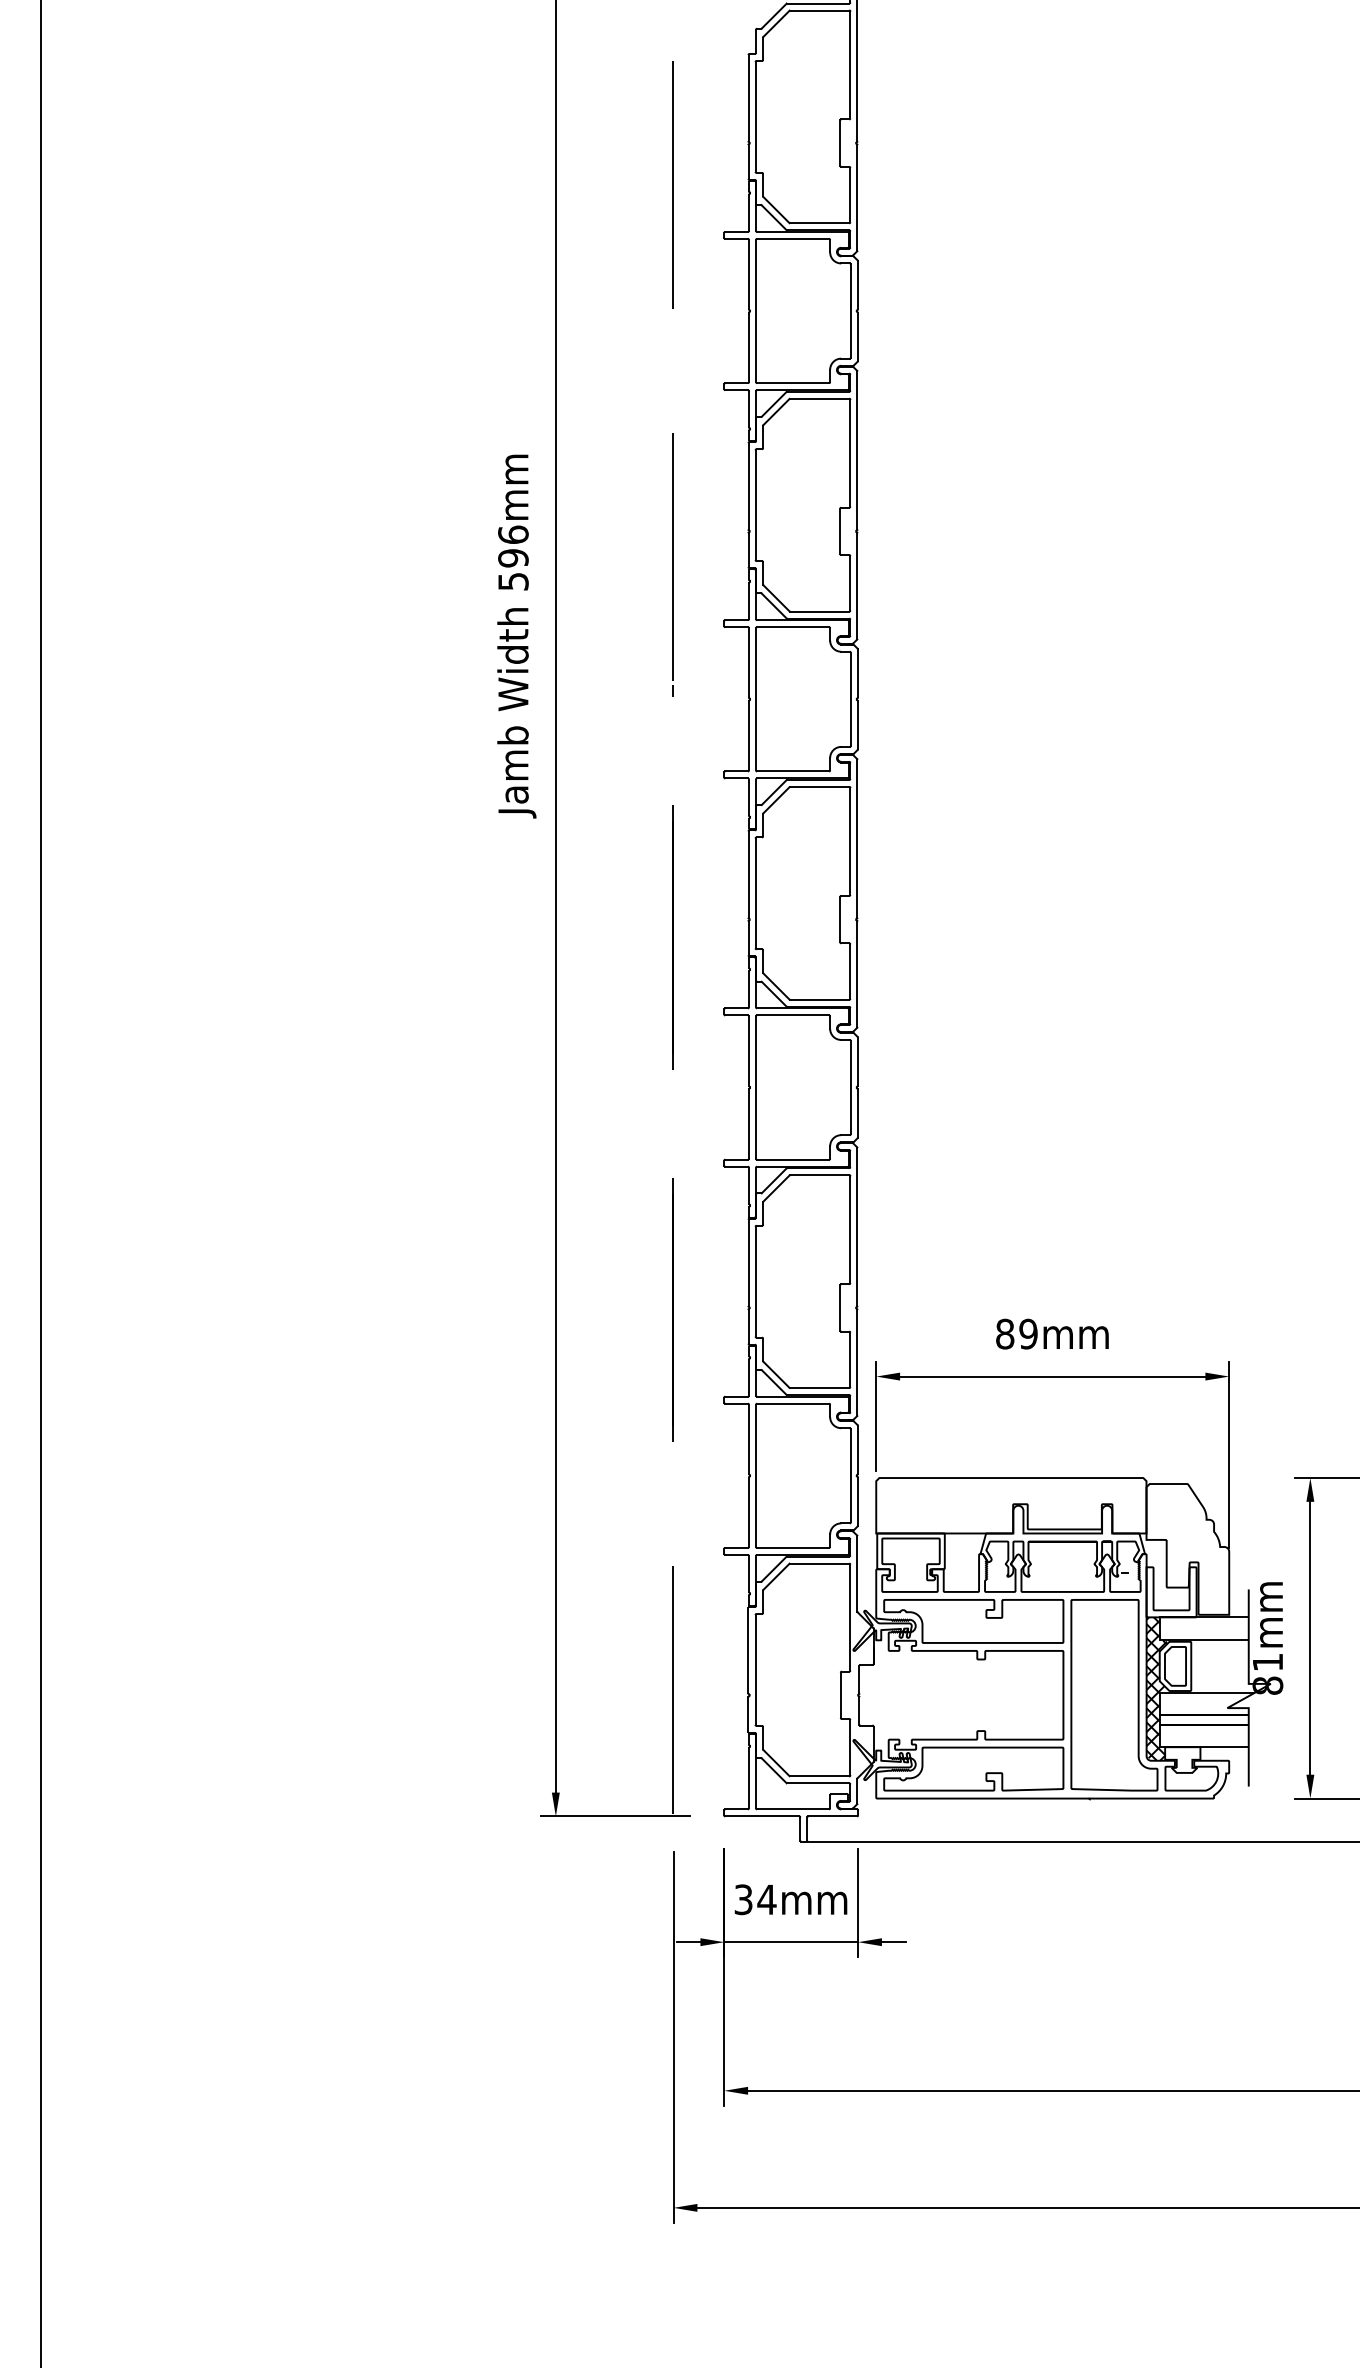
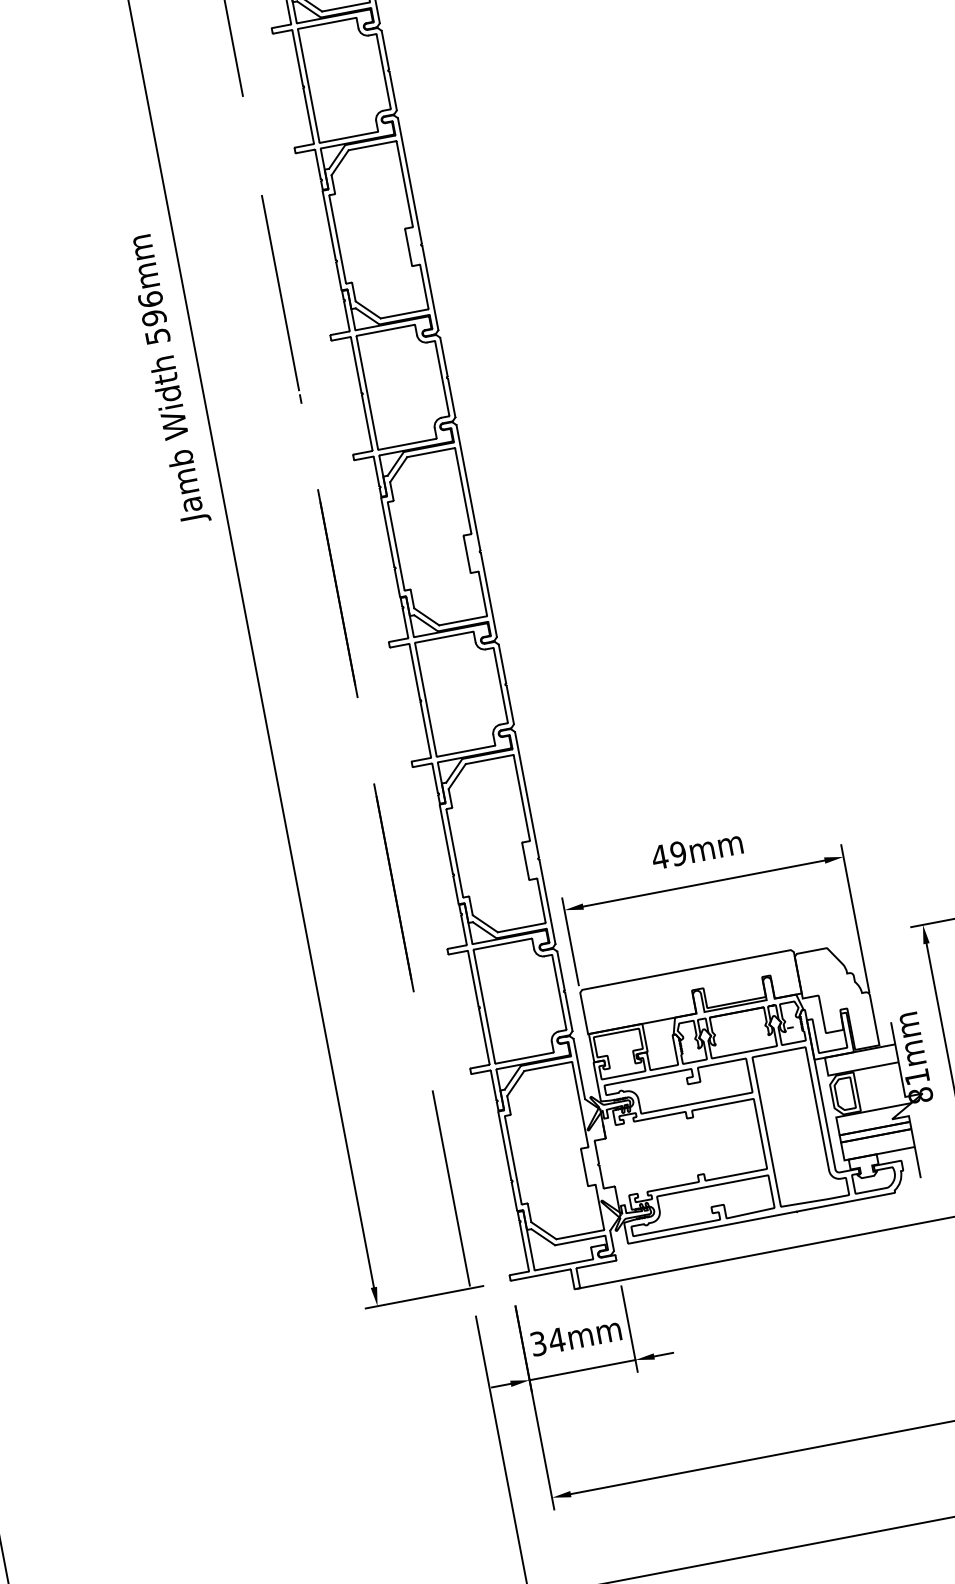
text: (1004, 1333) -> (659, 856), 89mm -> 49mm
hatch: (1156, 1688) -> (833, 1114), removed

